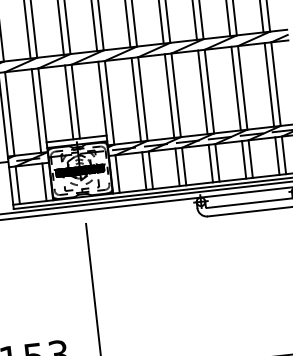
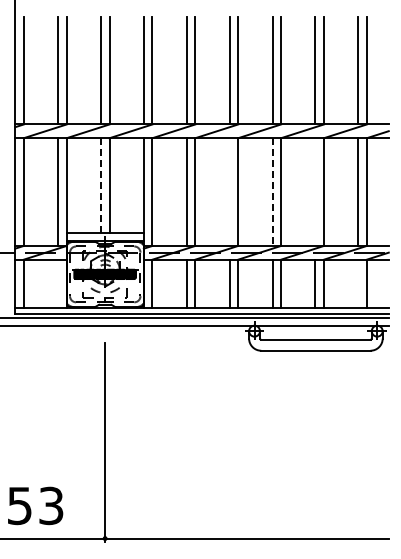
line: (236, 88) -> (315, 191), removed
line: (202, 92) -> (272, 192), solid -> dashed
line: (169, 95) -> (229, 191), removed
line: (69, 102) -> (101, 185), solid -> dashed
line: (277, 155) -> (358, 283), removed
line: (44, 181) -> (58, 283), removed

